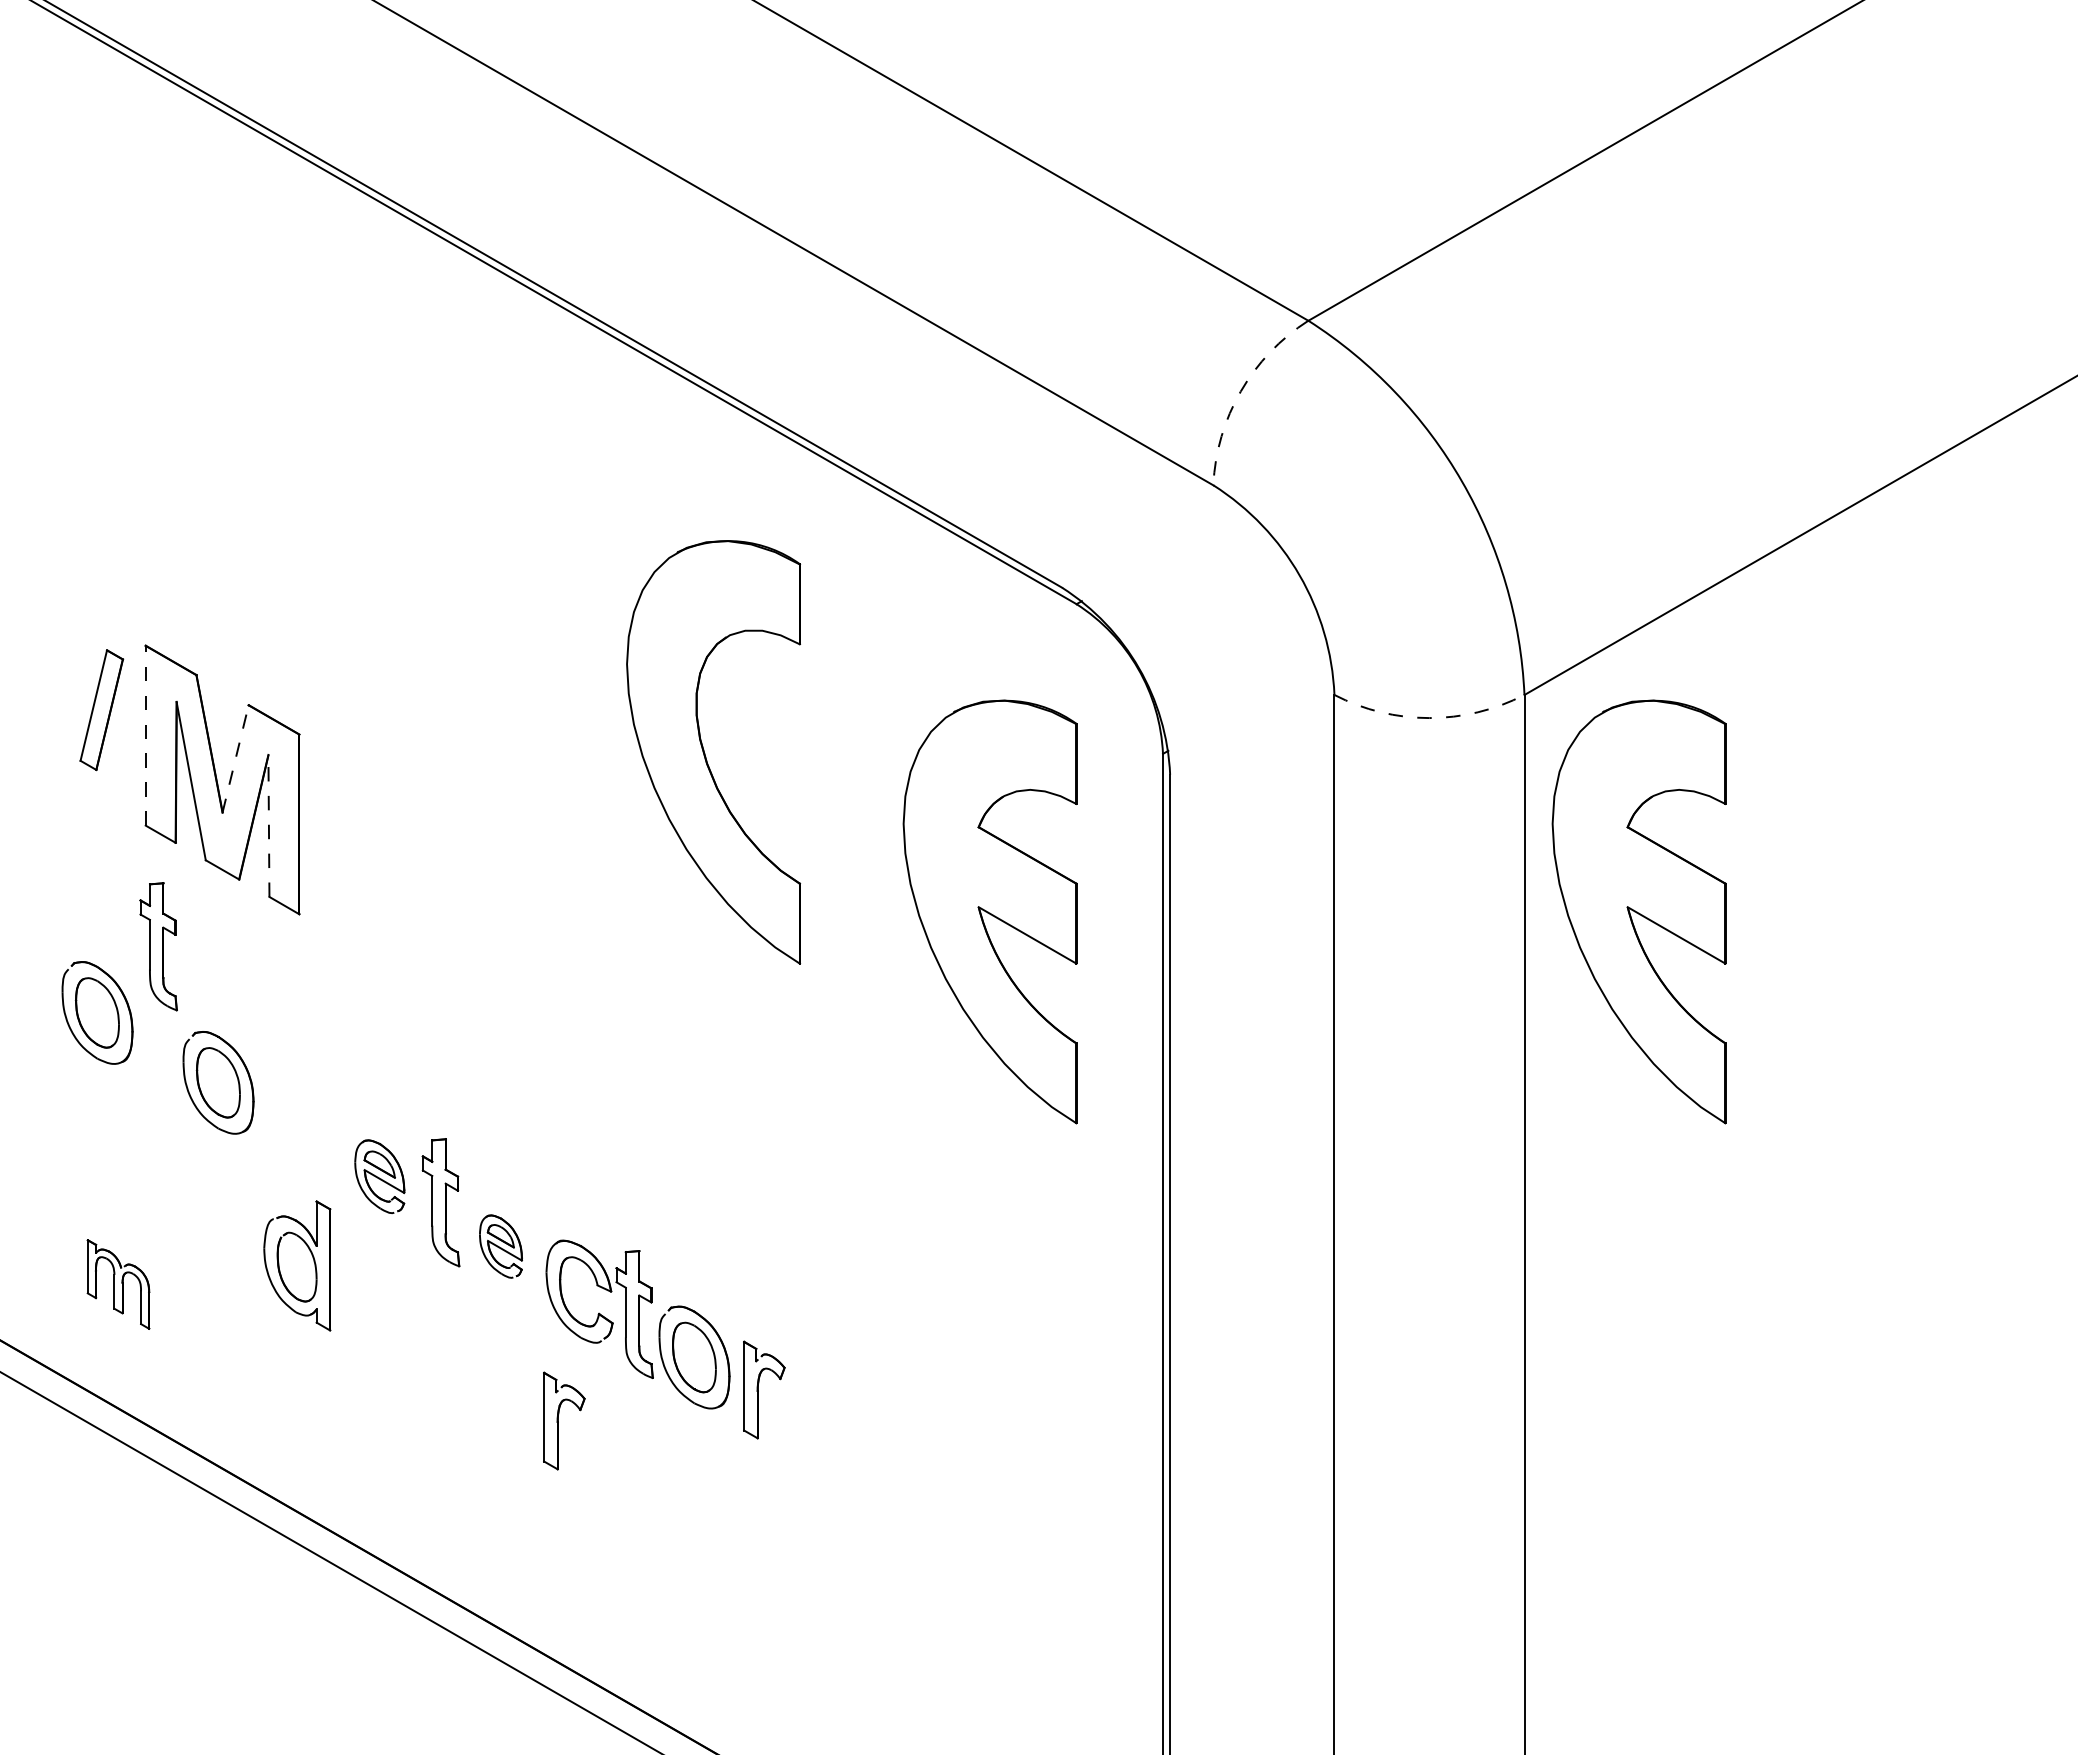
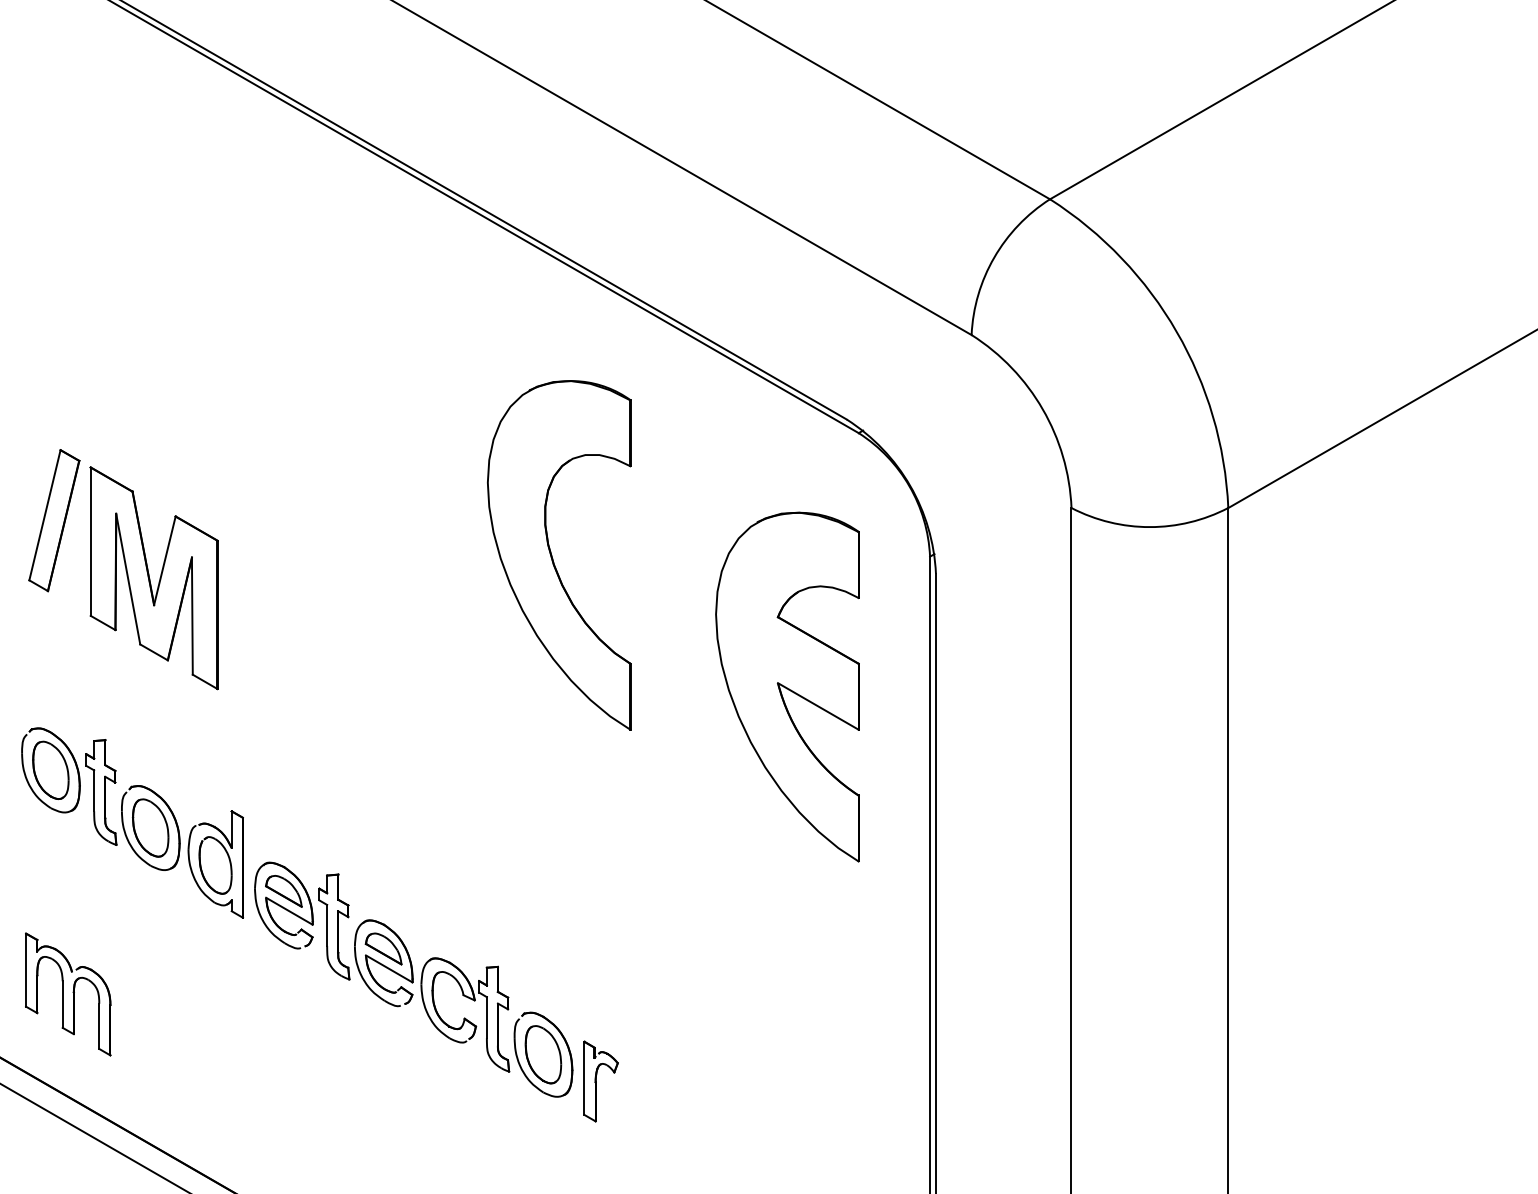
arc: (1240, 391) -> (994, 257), dashed -> solid
part: (101, 709) -> (54, 520), size x1.43
arc: (1429, 718) -> (1149, 527), dashed -> solid
line: (145, 735) -> (90, 541), dashed -> solid
line: (235, 758) -> (164, 560), dashed -> solid
line: (268, 825) -> (192, 615), dashed -> solid
part: (1638, 911) -> (1322, 686), removed
part: (158, 946) -> (101, 792), moved
part: (379, 1176) -> (283, 905), size x1.43
part: (500, 1246) -> (383, 963), size x1.67
part: (297, 1265) -> (215, 864), moved
part: (118, 1284) -> (68, 994), size x1.67
part: (564, 1420) -> (436, 1106), removed

